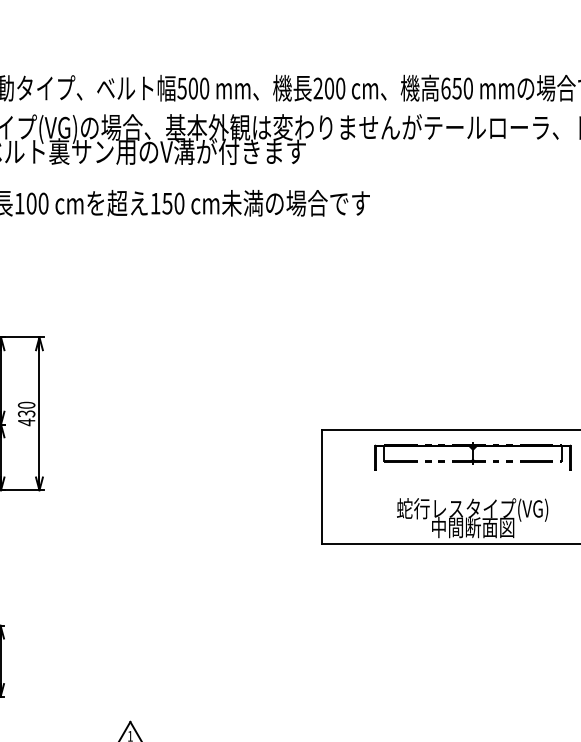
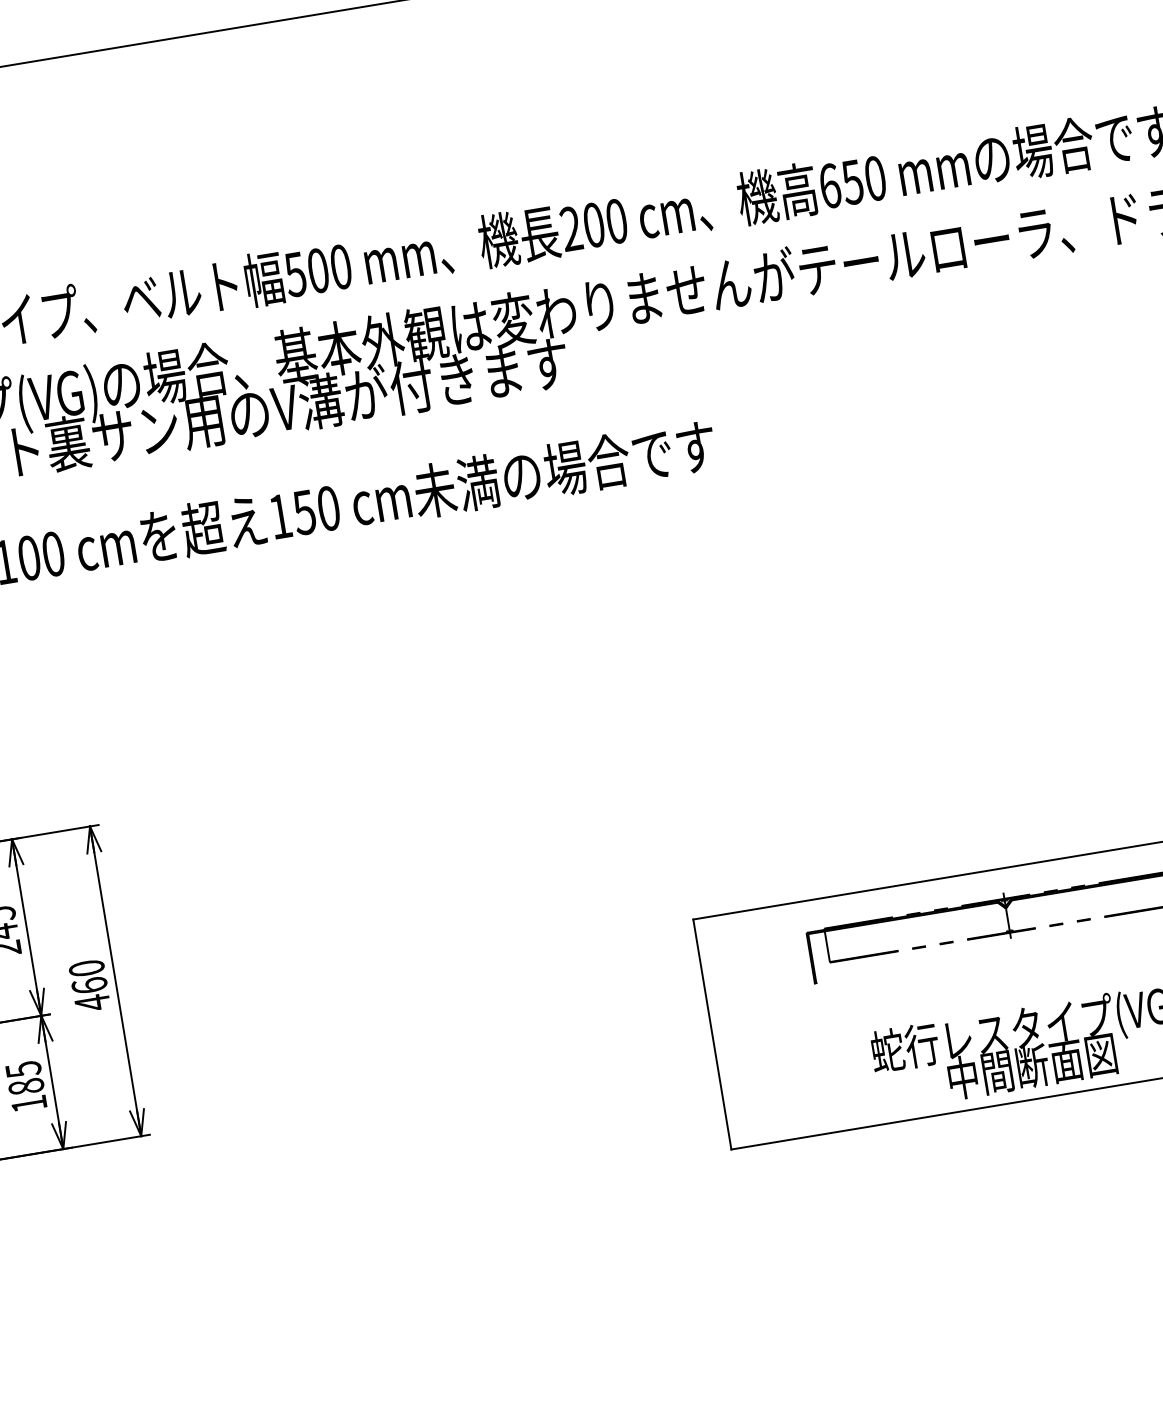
text: (26, 413) -> (89, 984), 430 -> 460

